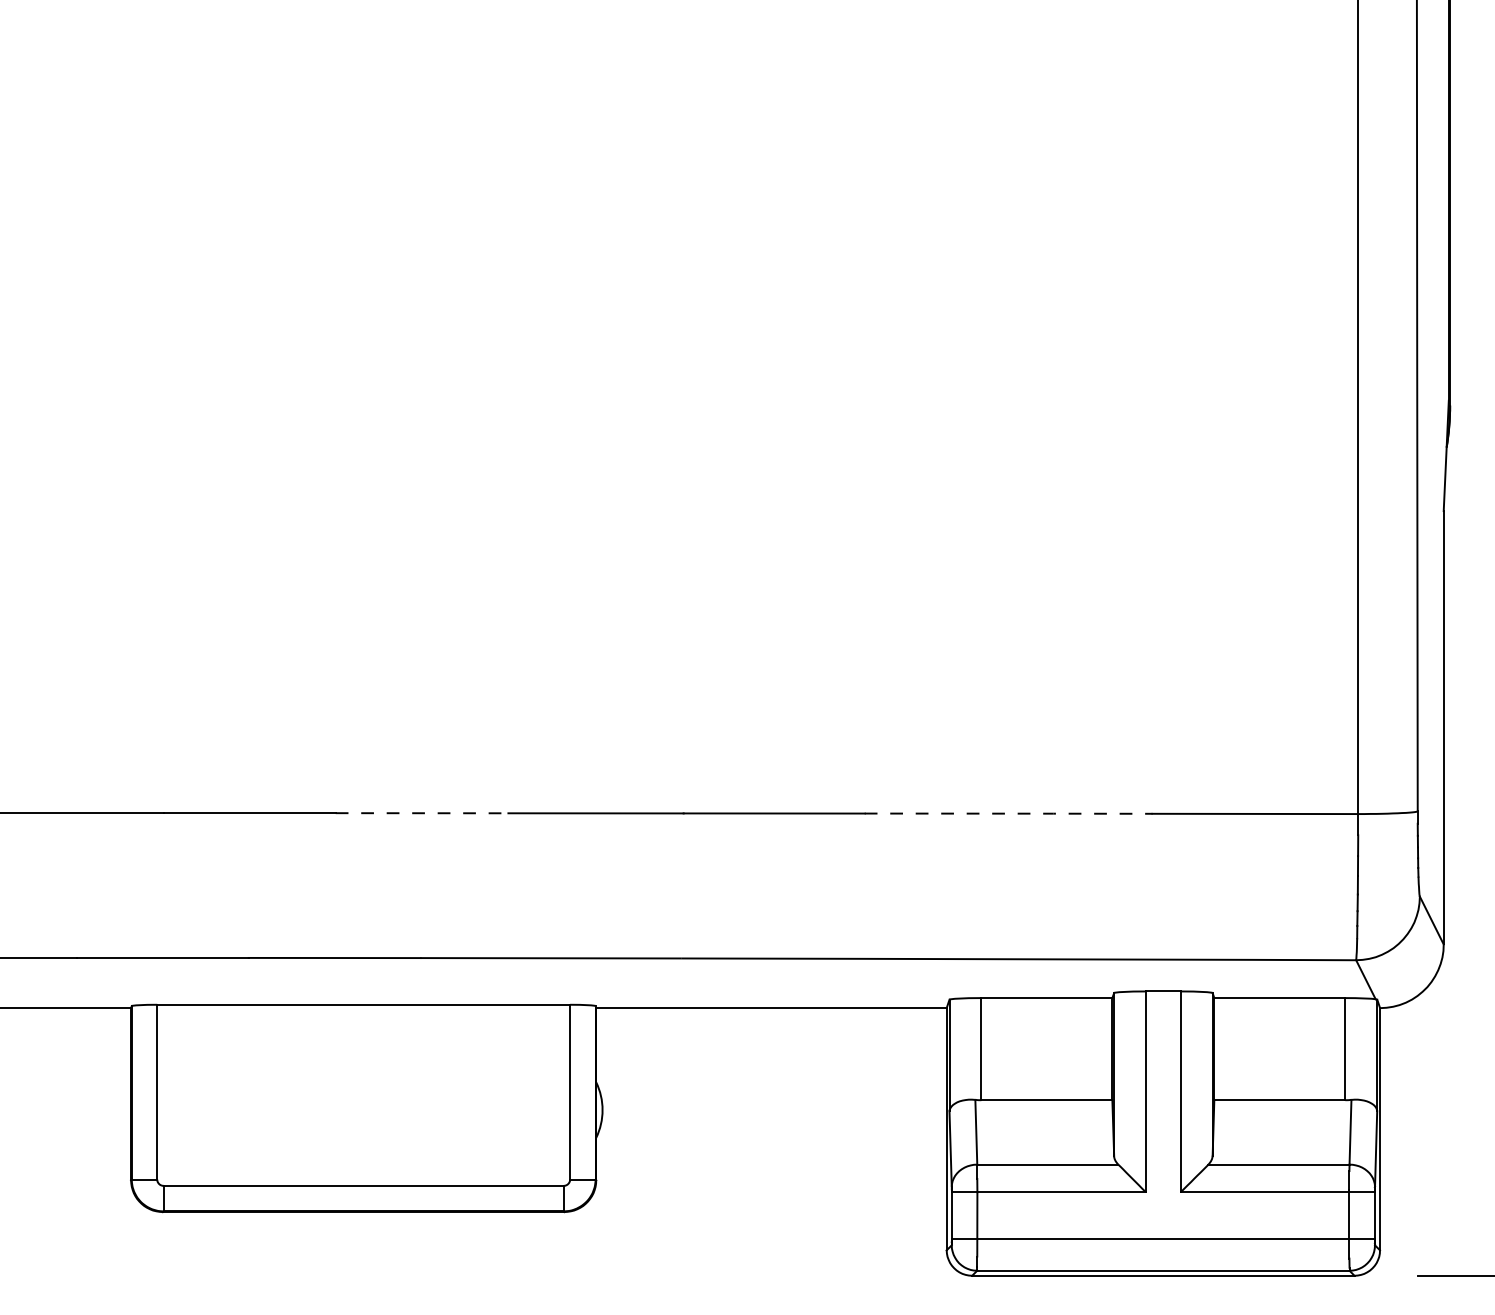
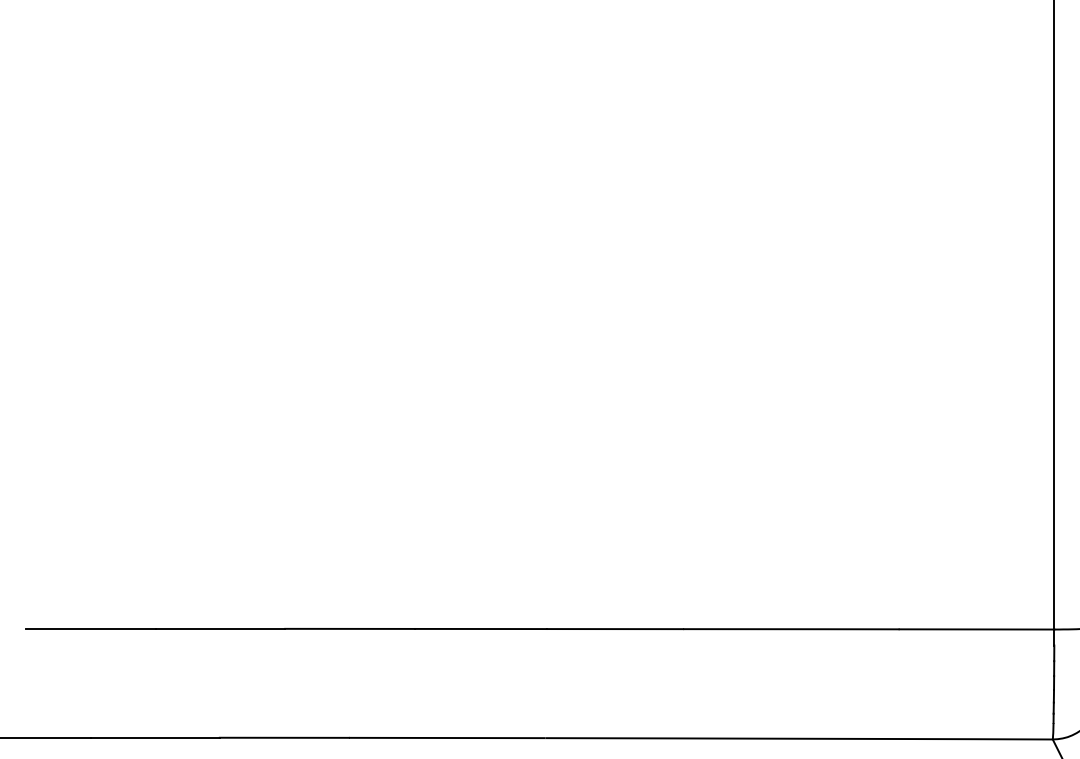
line: (422, 813) -> (350, 629), dashed -> solid
line: (1009, 813) -> (792, 629), dashed -> solid

